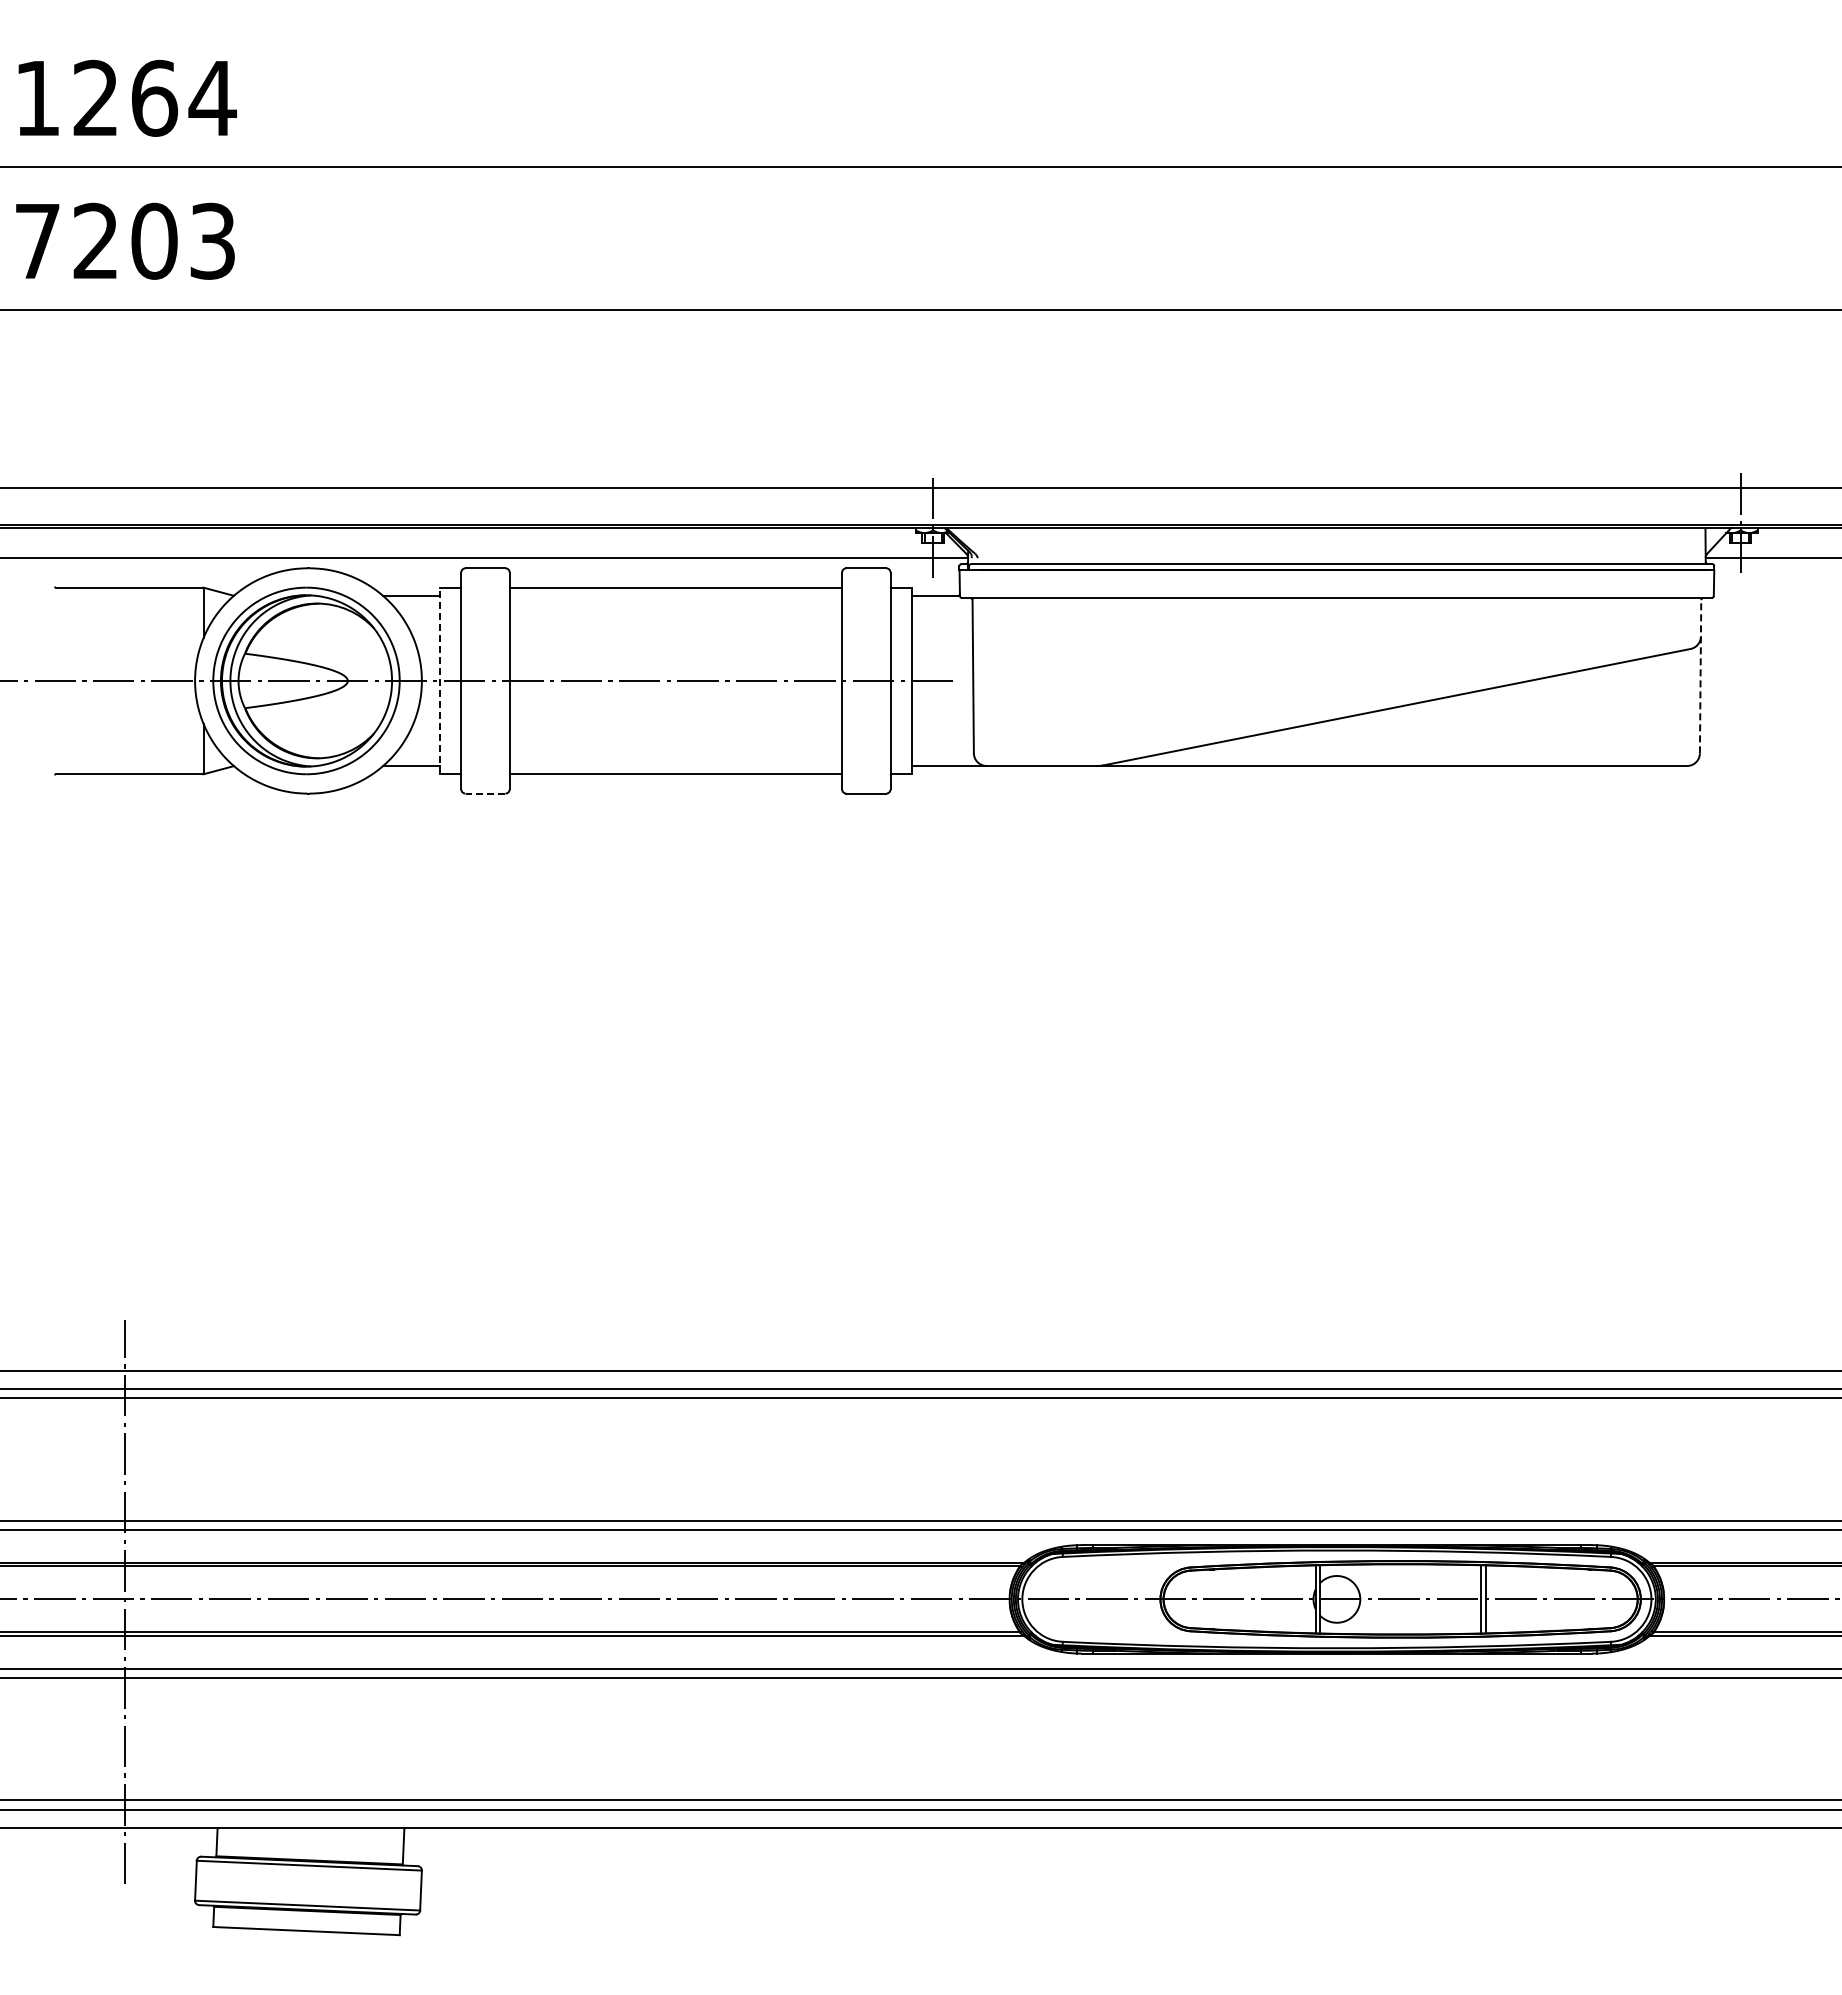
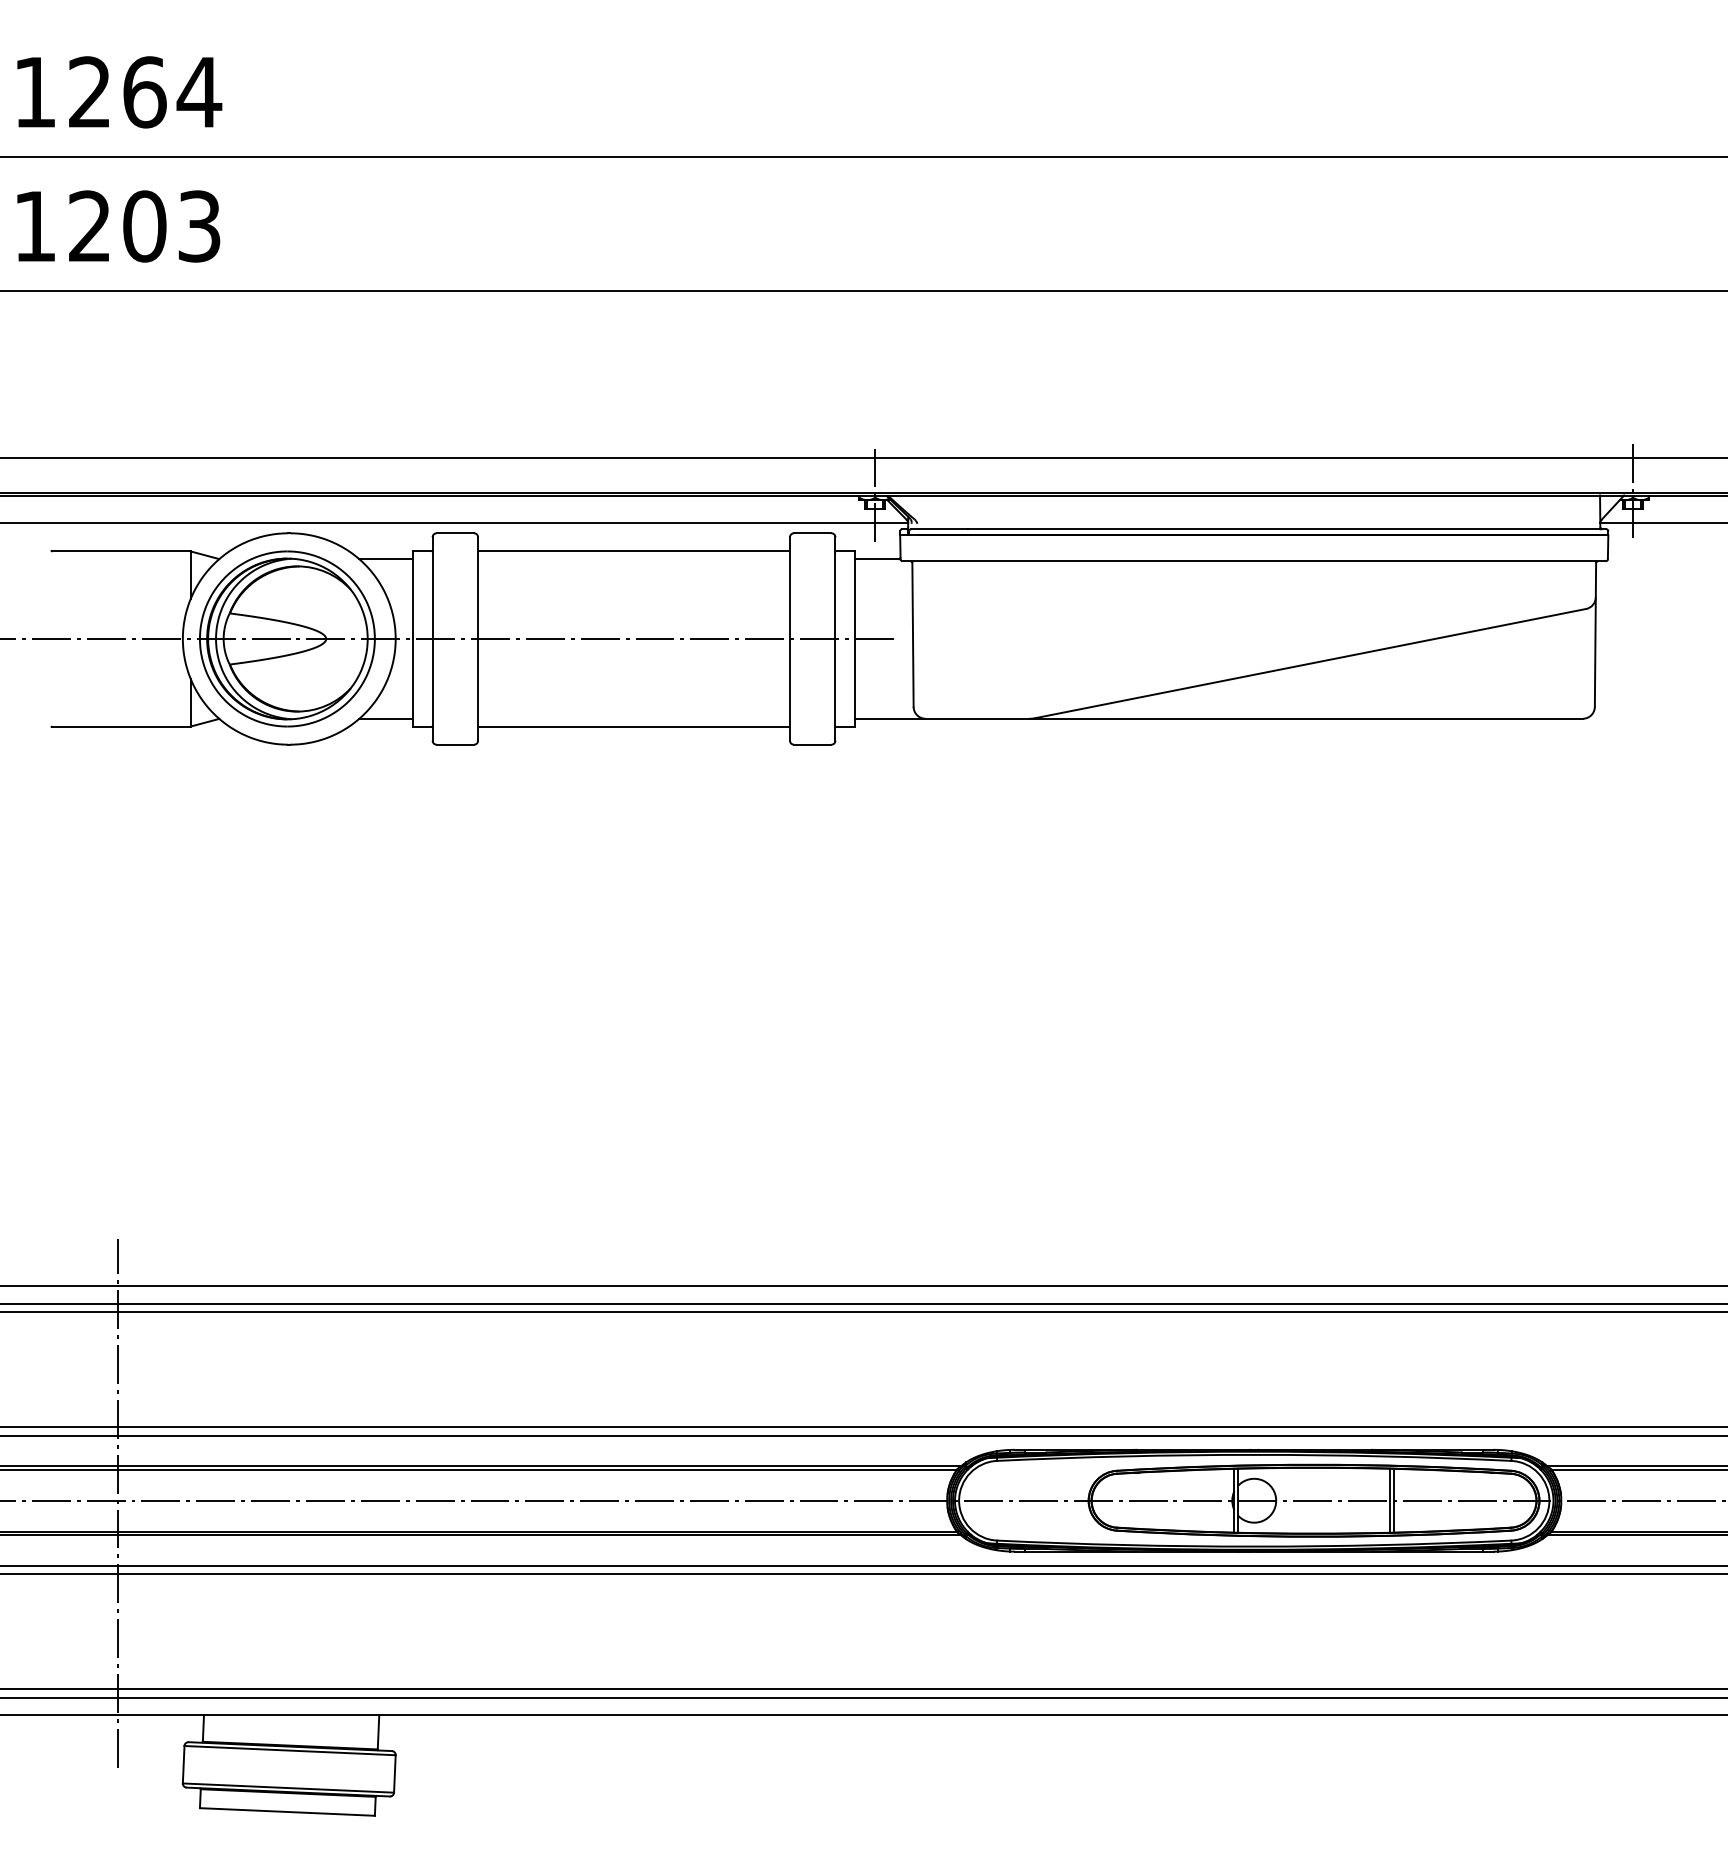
text: (37, 241) -> (35, 226), 7203 -> 1203
line: (1700, 676) -> (1595, 634), dashed -> solid
line: (440, 680) -> (413, 638), dashed -> solid
line: (485, 793) -> (455, 744), dashed -> solid

